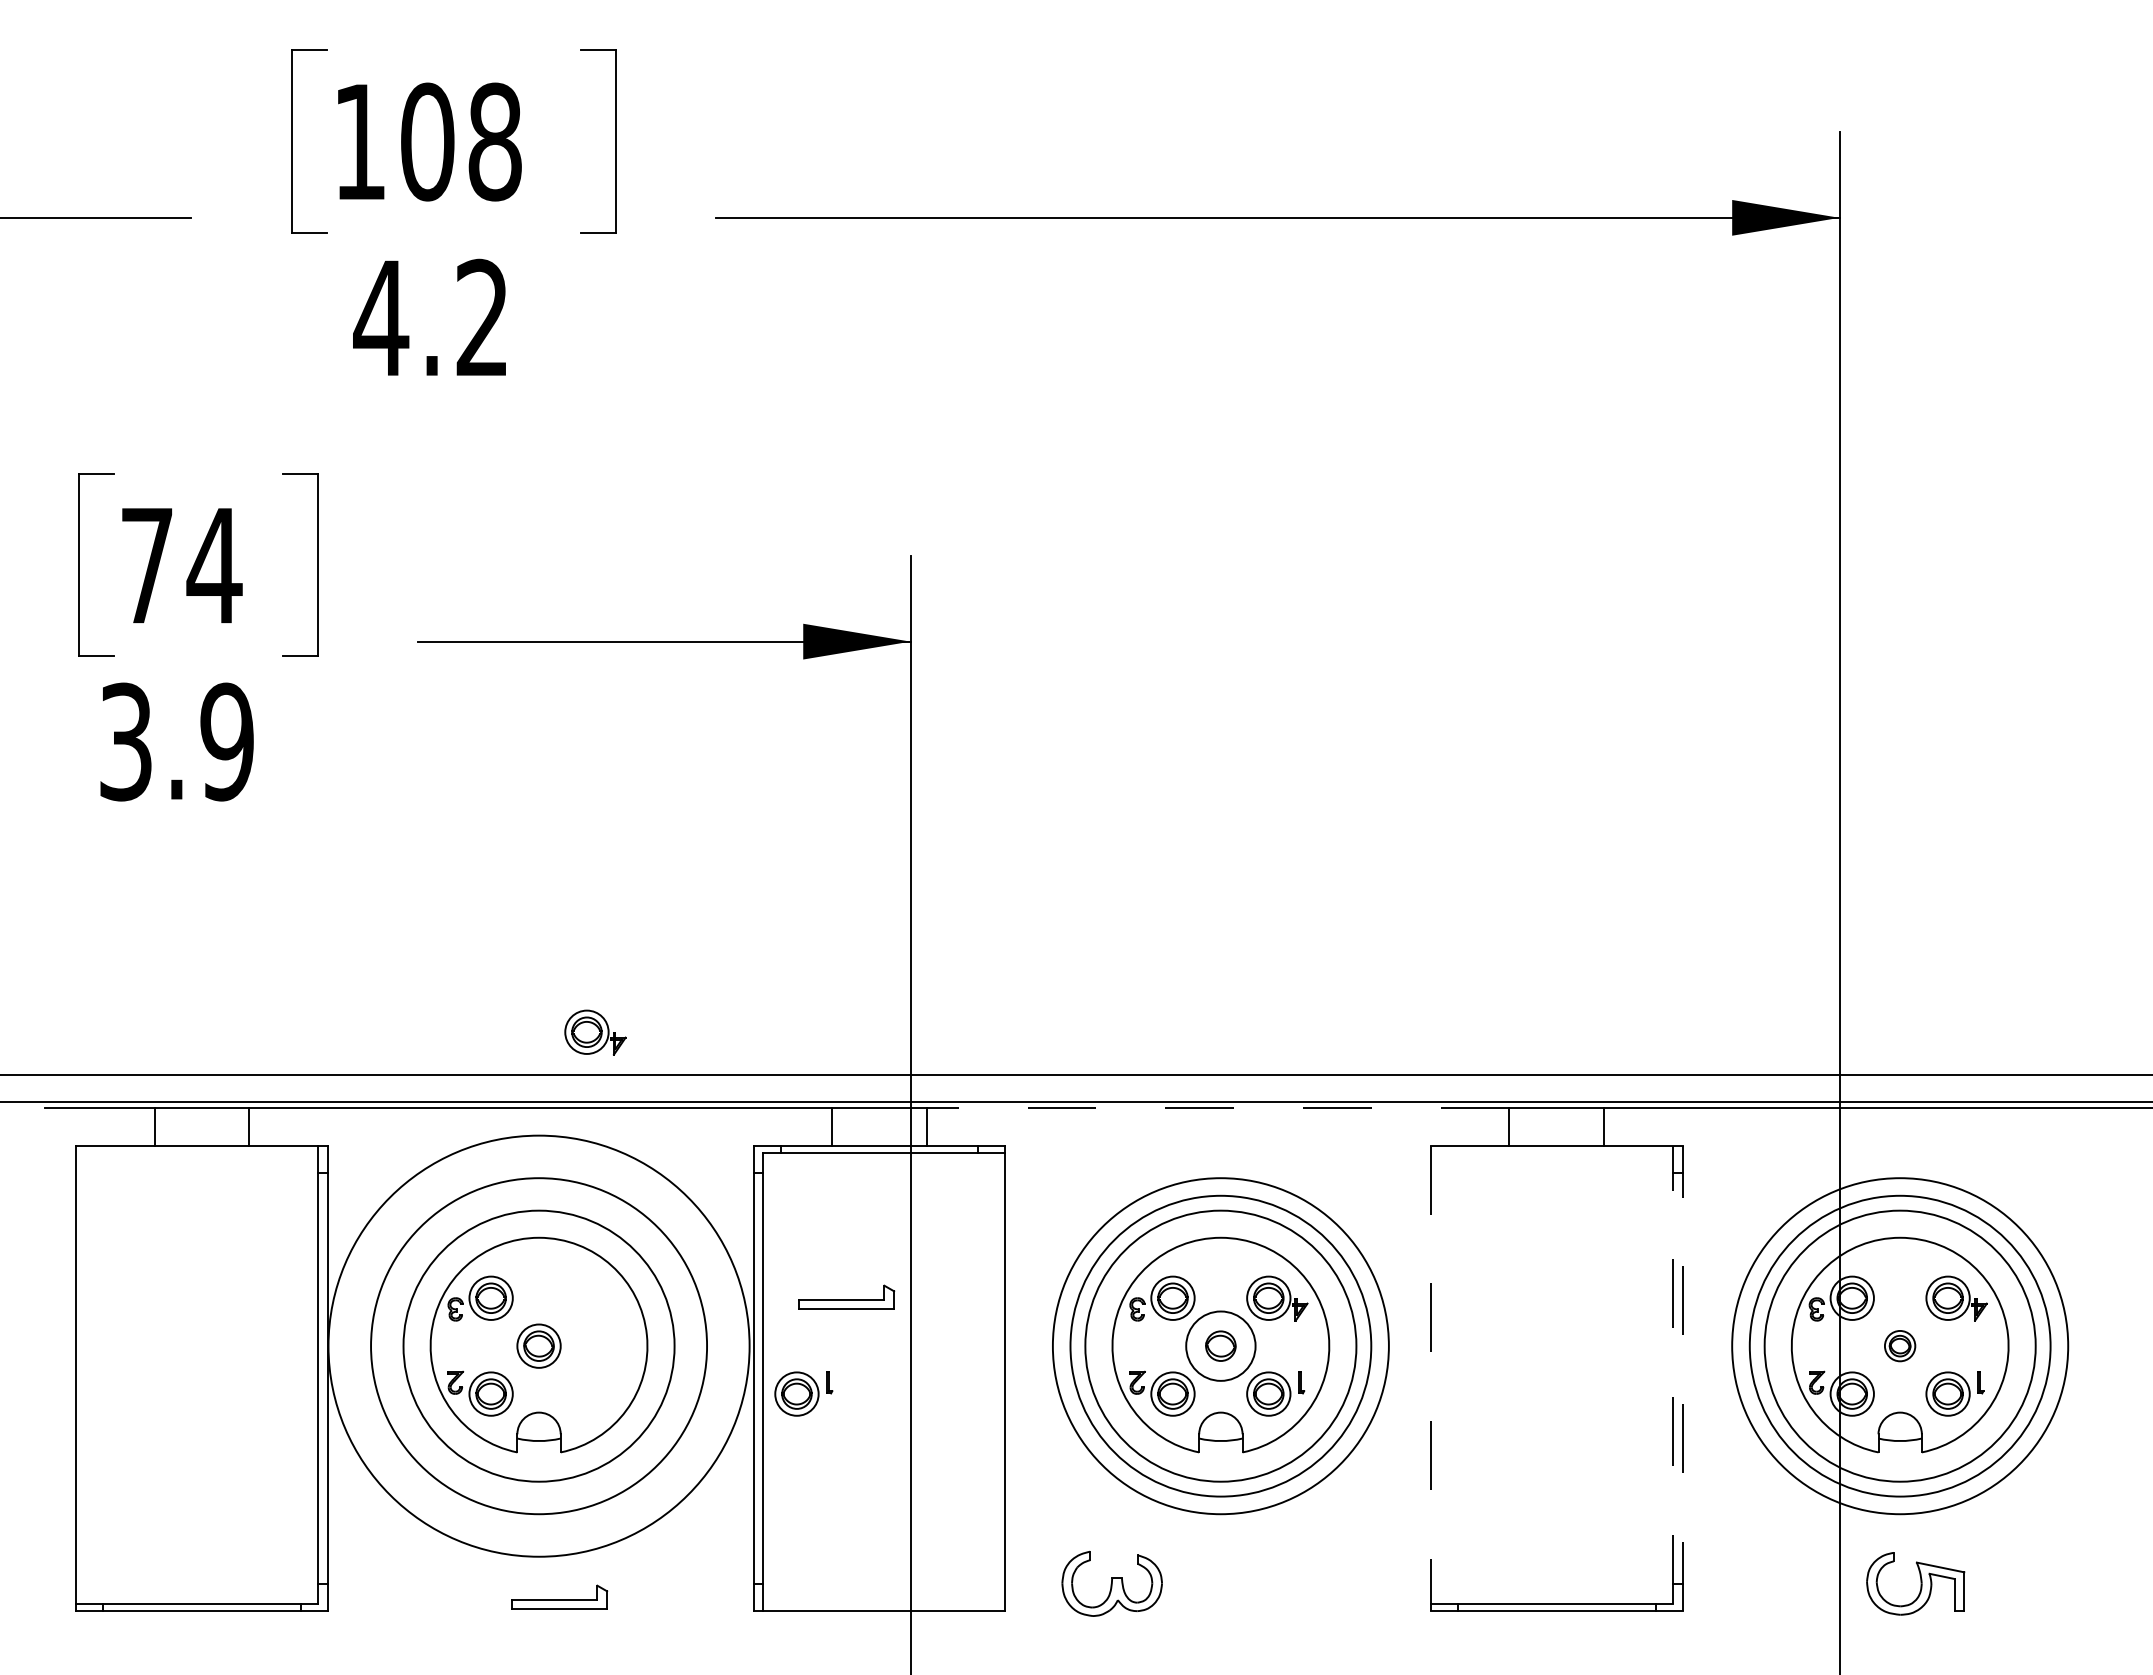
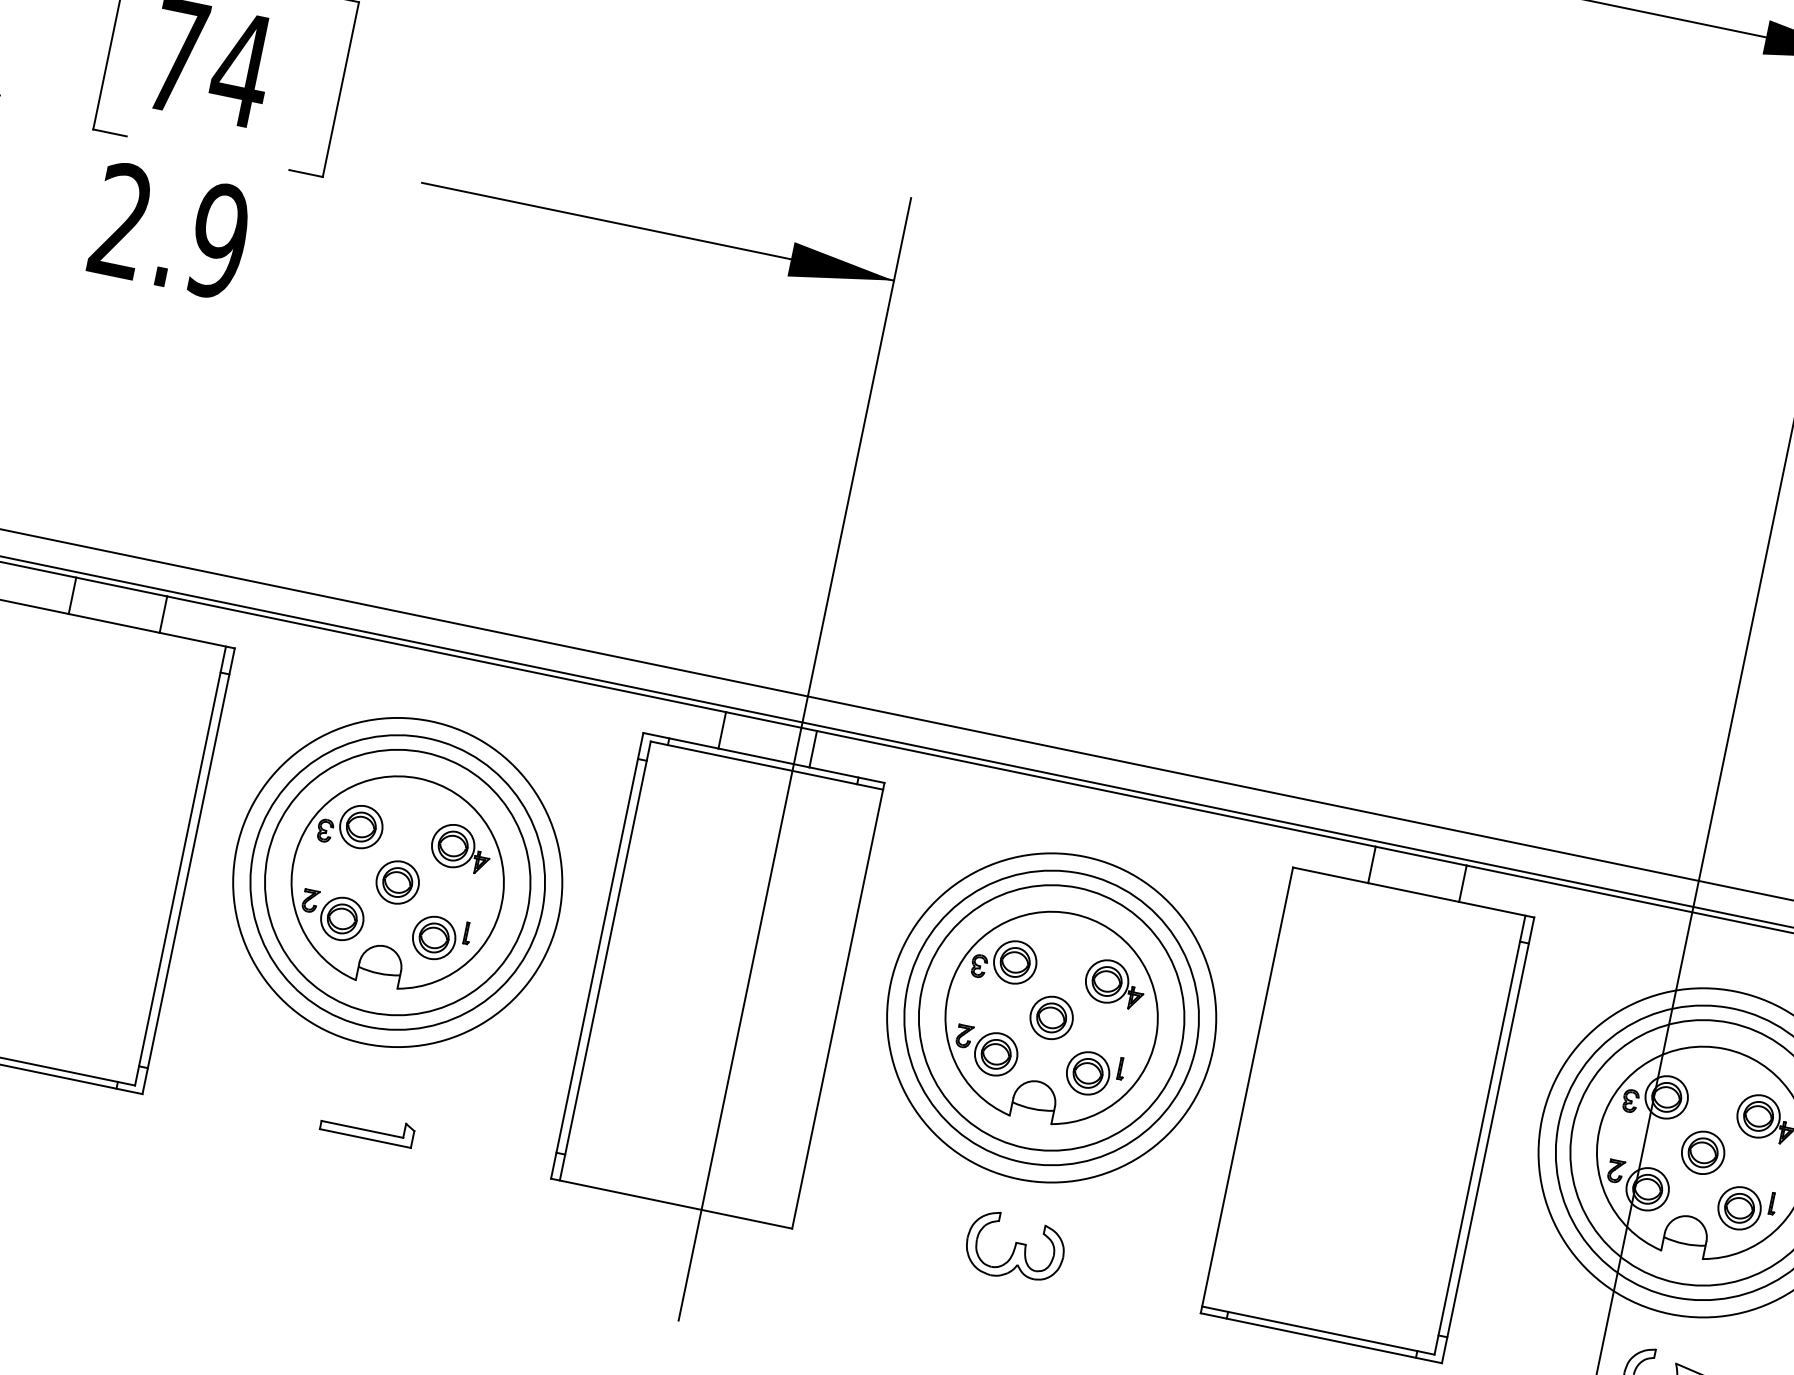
text: (125, 741) -> (121, 220), 3.9 -> 2.9
part: (595, 1032) -> (461, 847), moved
line: (1217, 1107) -> (1095, 788), dashed -> solid
part: (846, 1296) -> (702, 895), removed
circle: (538, 1345) -> (397, 881), size x0.71
circle: (1220, 1345) -> (1051, 1017), size x0.62
part: (1899, 1345) -> (1702, 1152), size x1.43
line: (1673, 1374) -> (1480, 1134), dashed -> solid
line: (1682, 1377) -> (1488, 1139), dashed -> solid
line: (1431, 1378) -> (1247, 1090), dashed -> solid
part: (803, 1393) -> (440, 938), moved
part: (1111, 1583) -> (1014, 1247), moved

